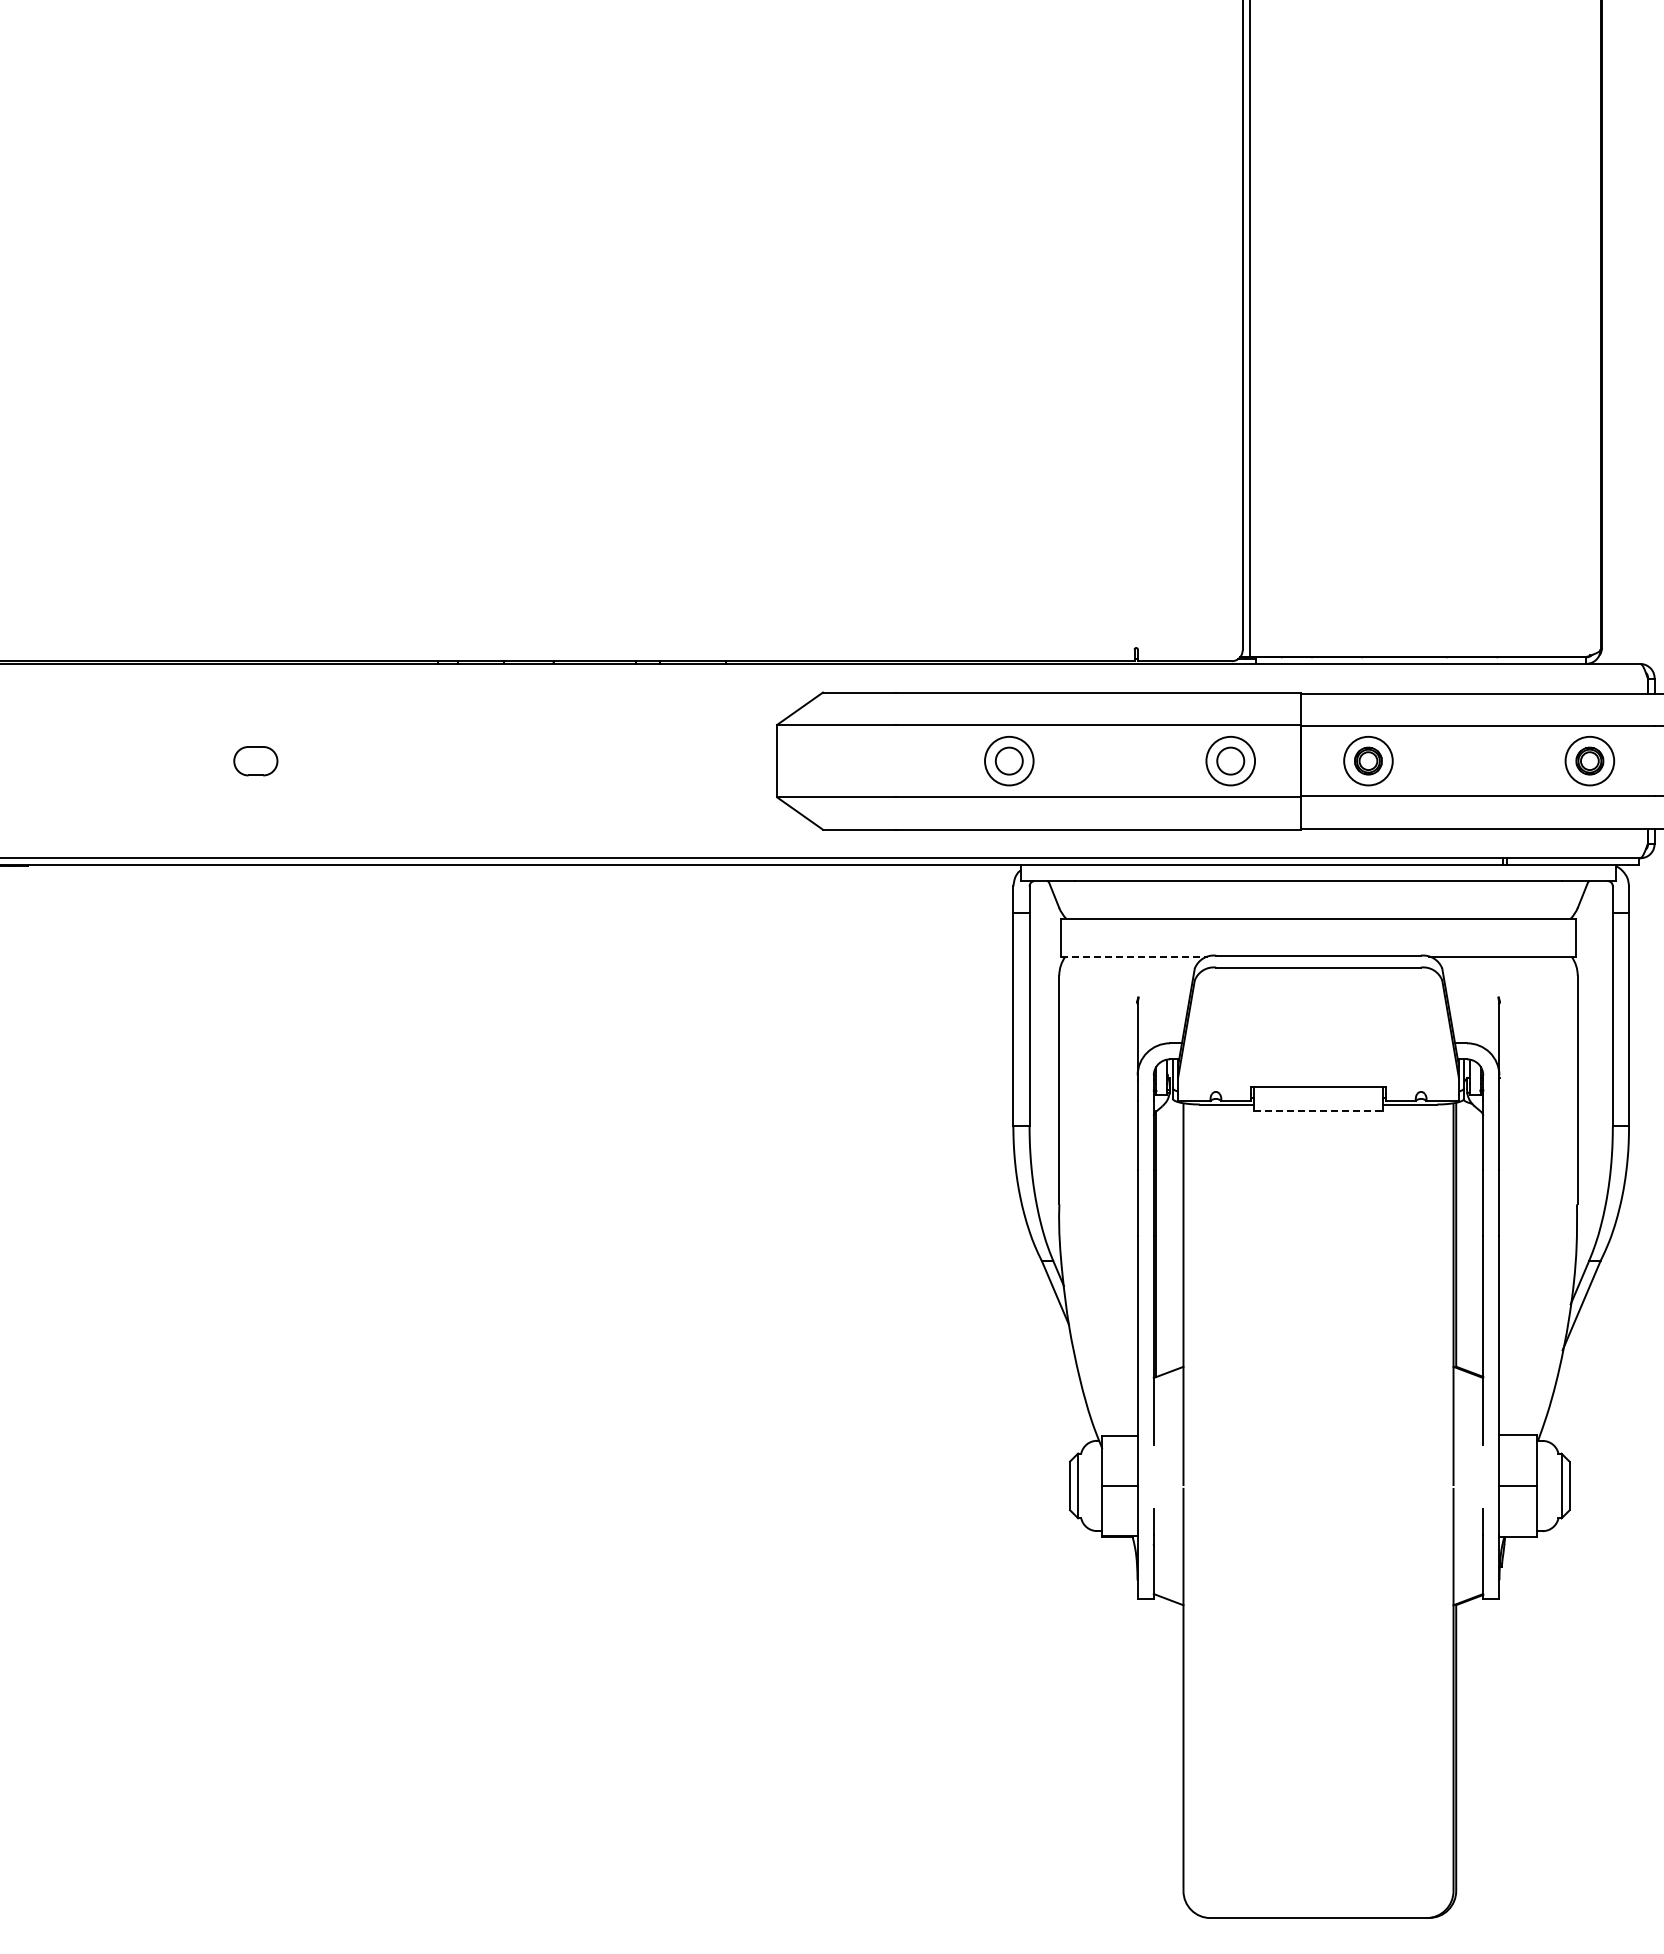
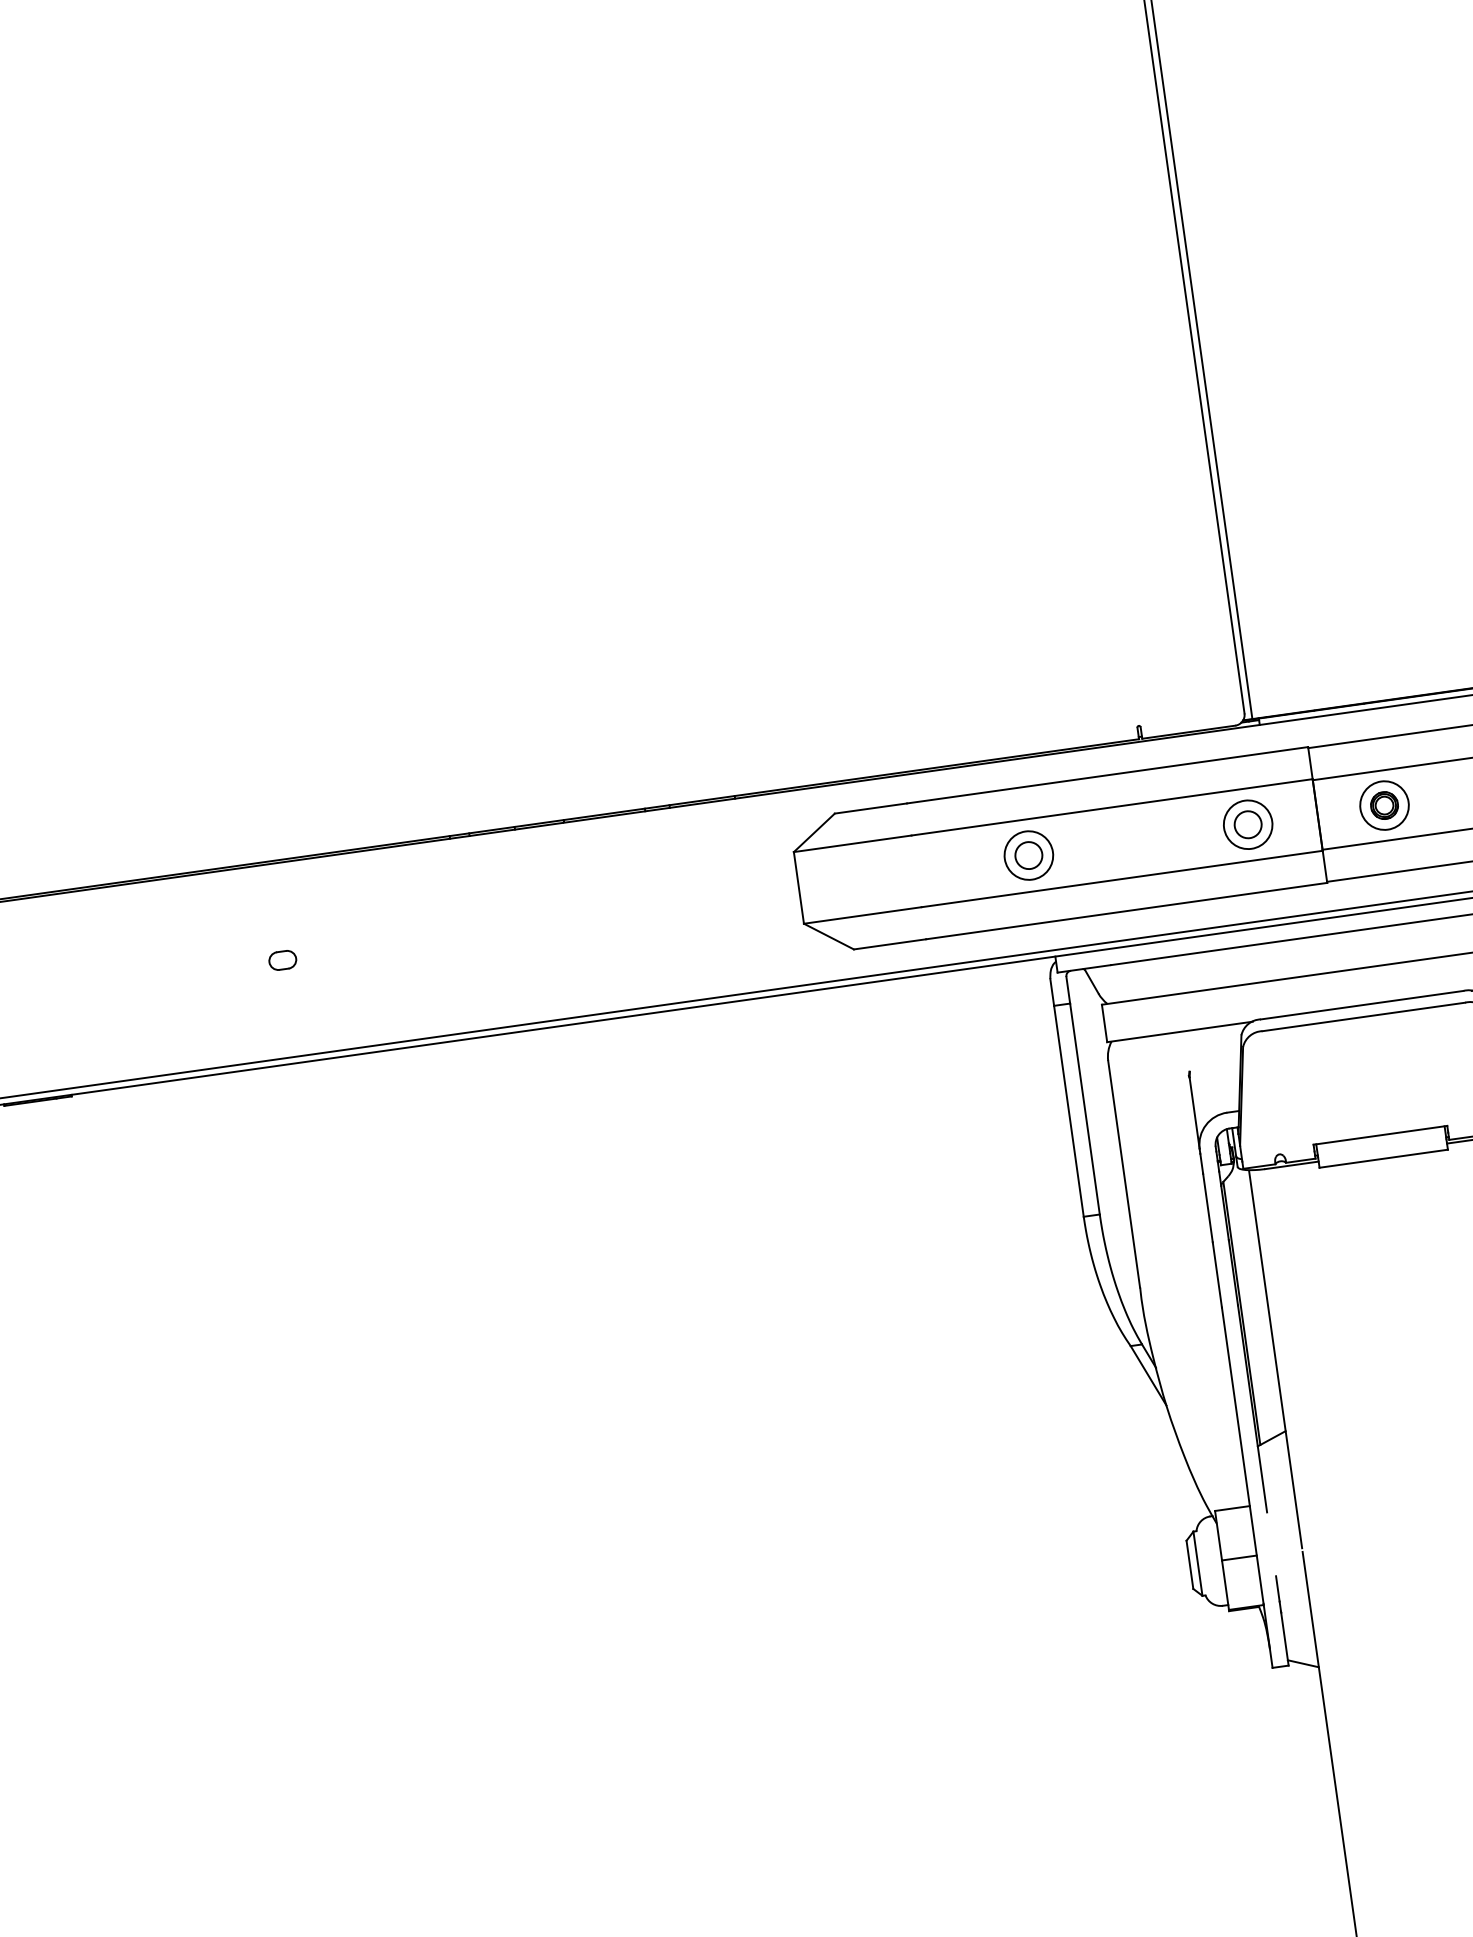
part: (255, 760) -> (282, 959), size x0.62
line: (1134, 956) -> (1180, 1031), dashed -> solid
line: (1318, 1110) -> (1383, 1158), dashed -> solid

